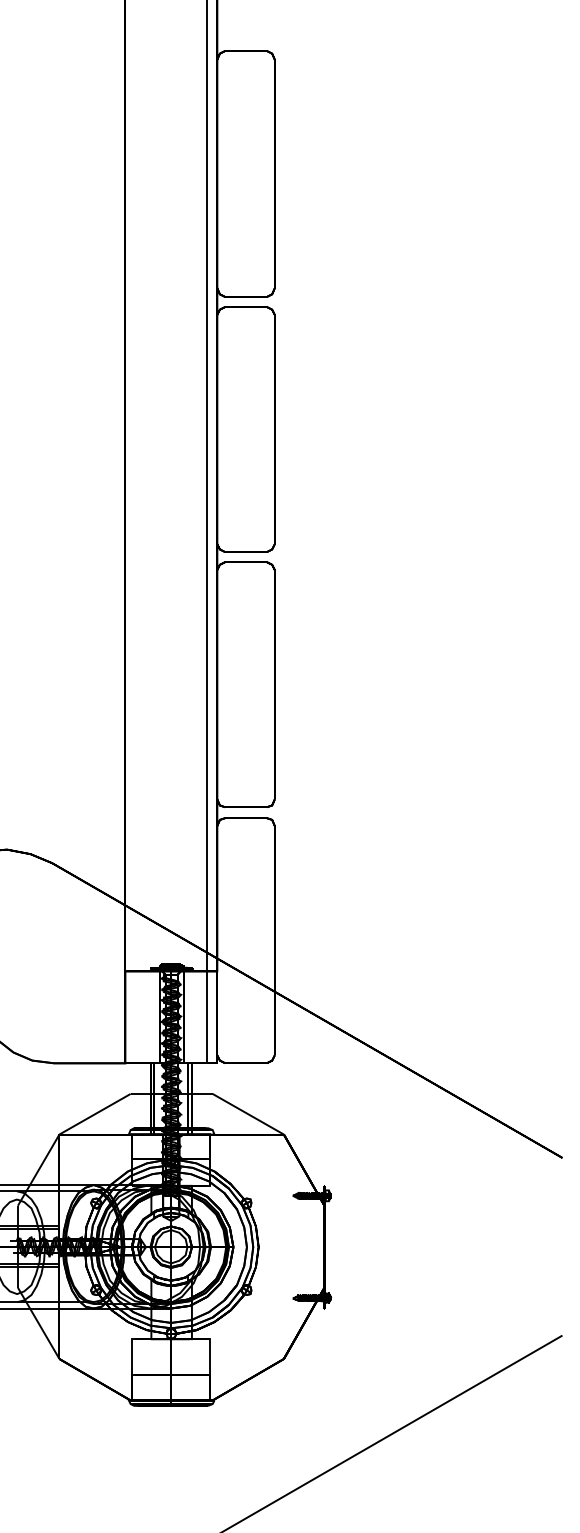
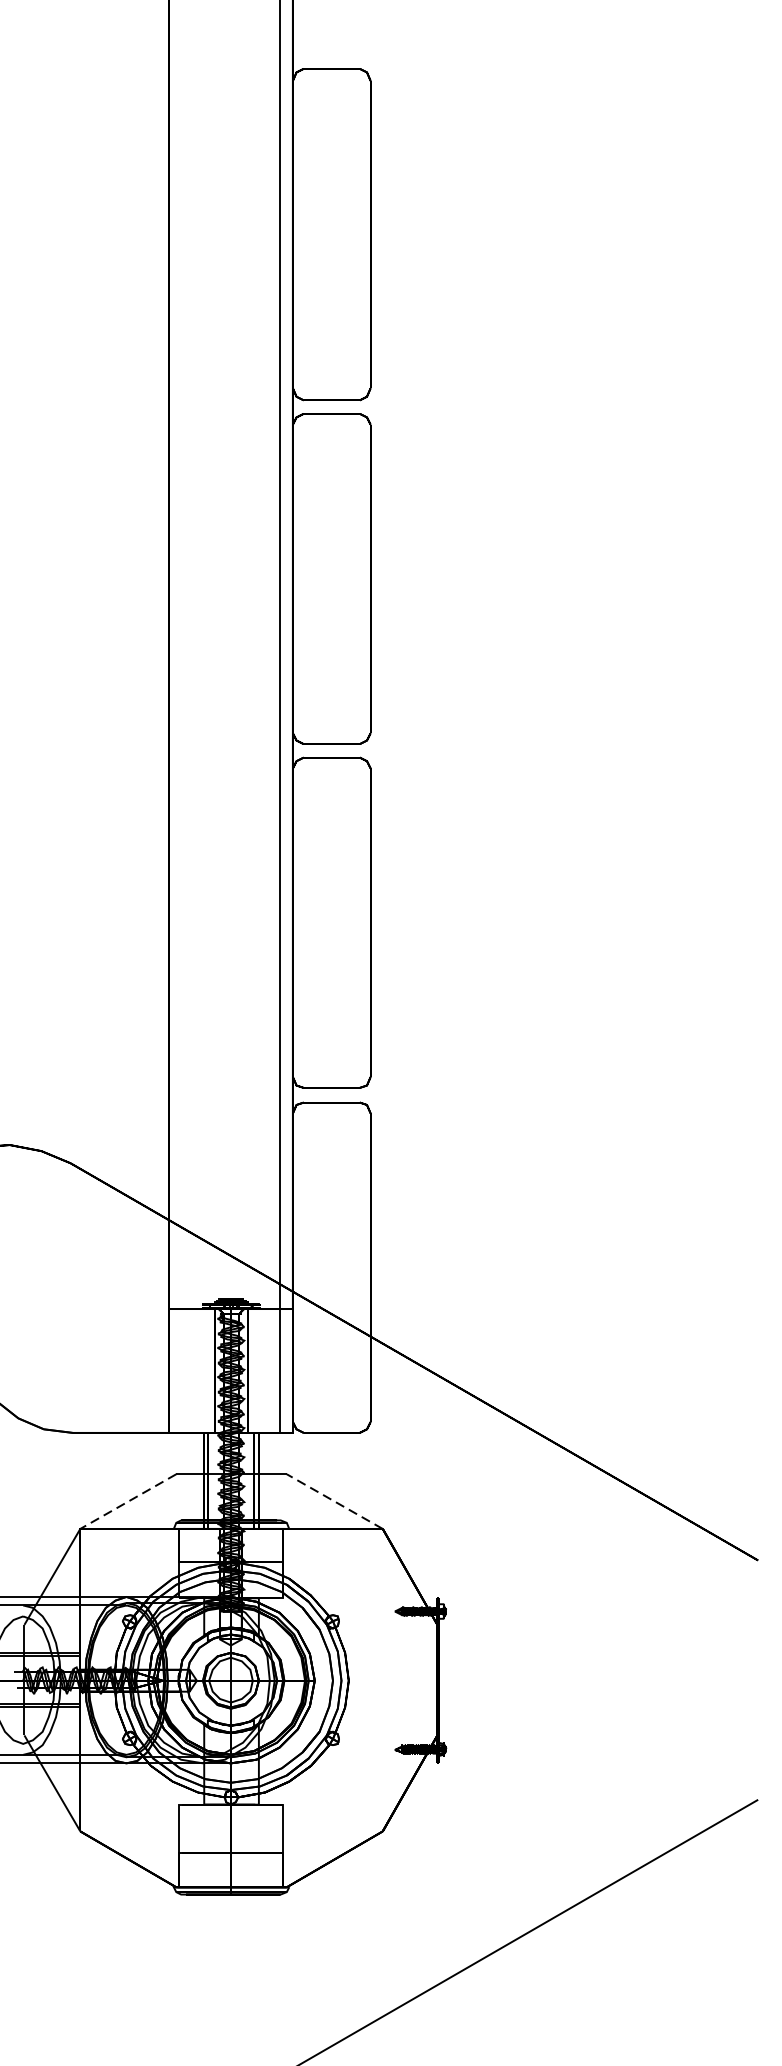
line: (95, 1114) -> (128, 1501), solid -> dashed
line: (248, 1114) -> (335, 1501), solid -> dashed

